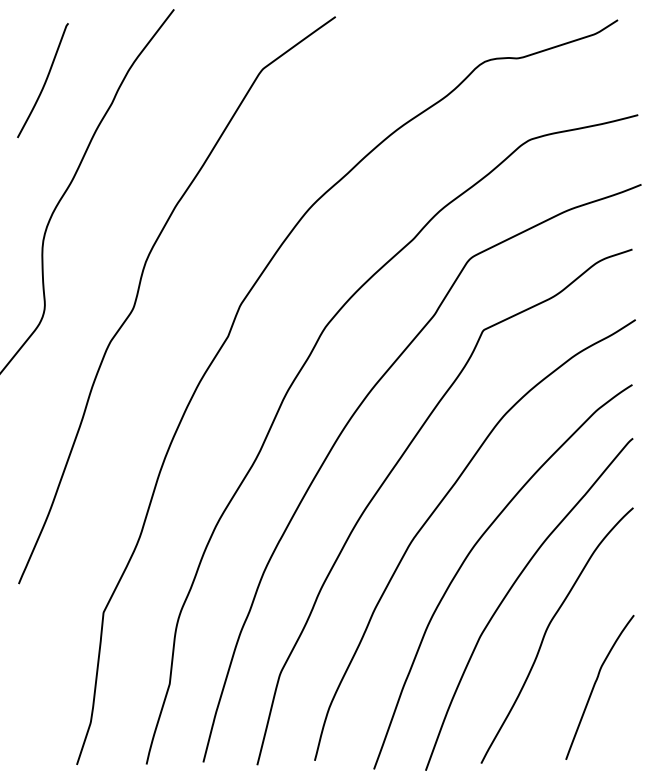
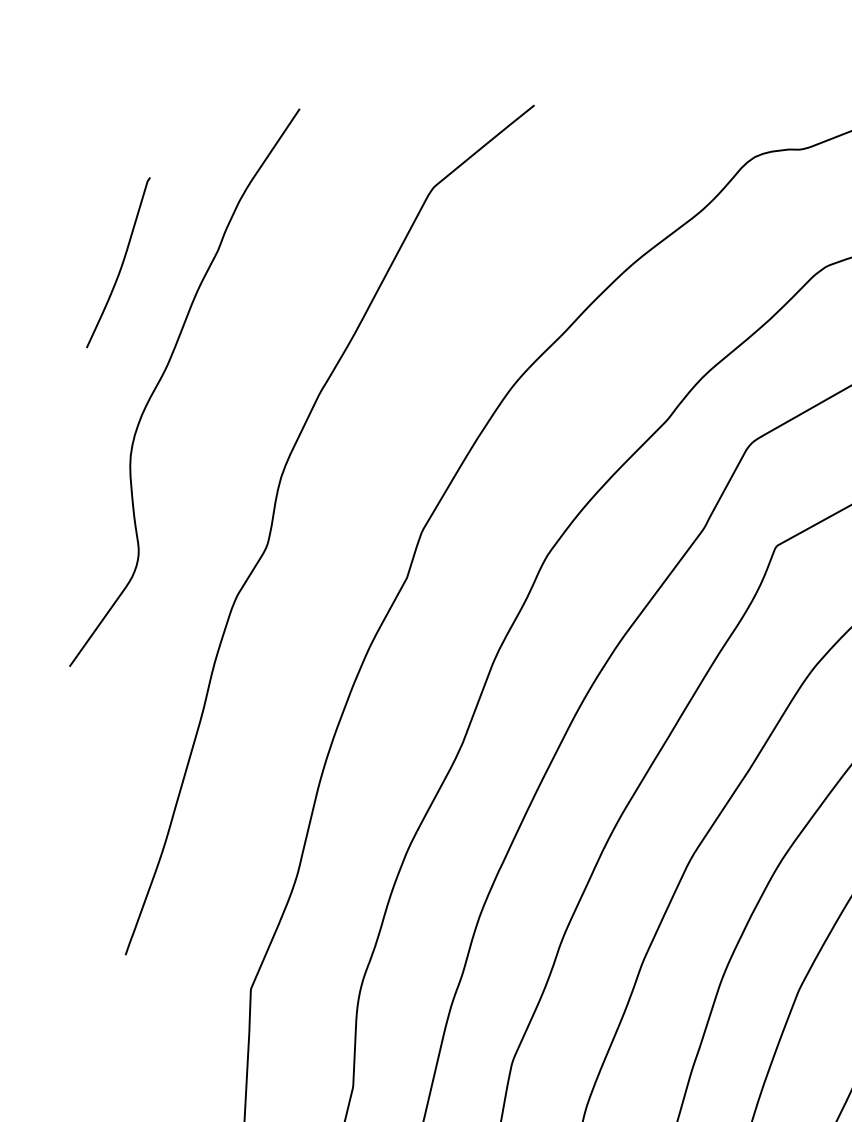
curve: (44, 81) -> (120, 263), moved

